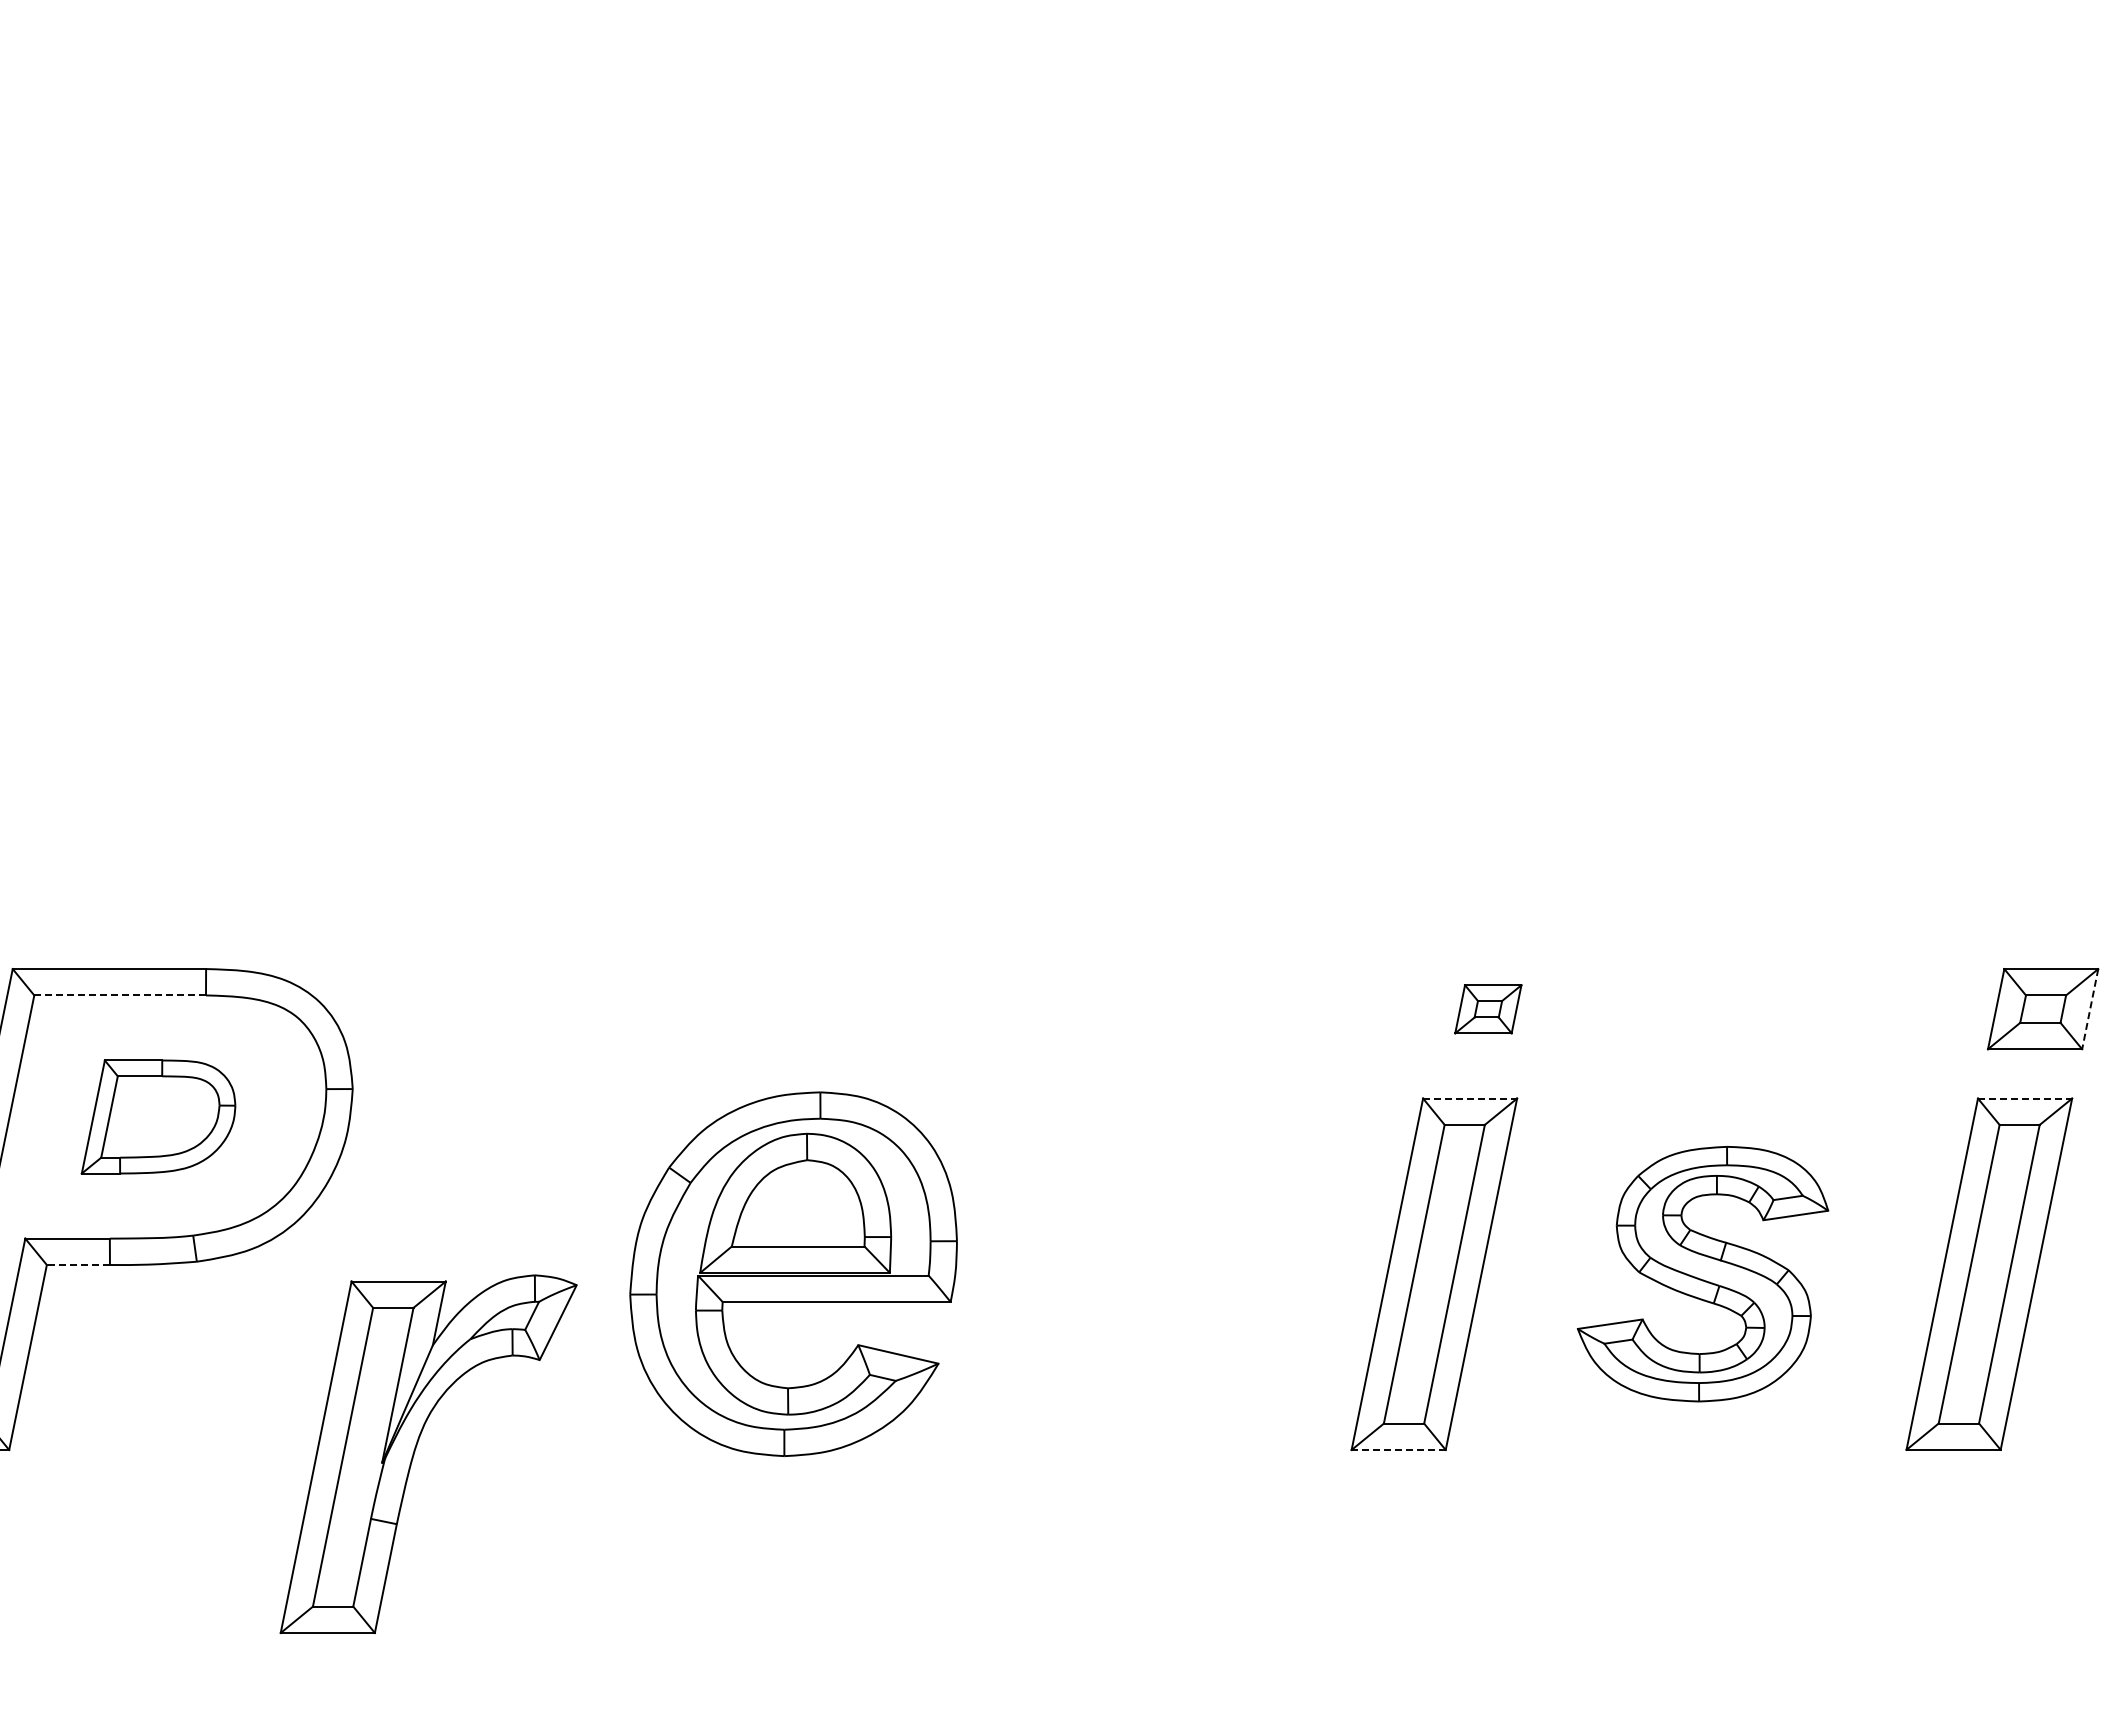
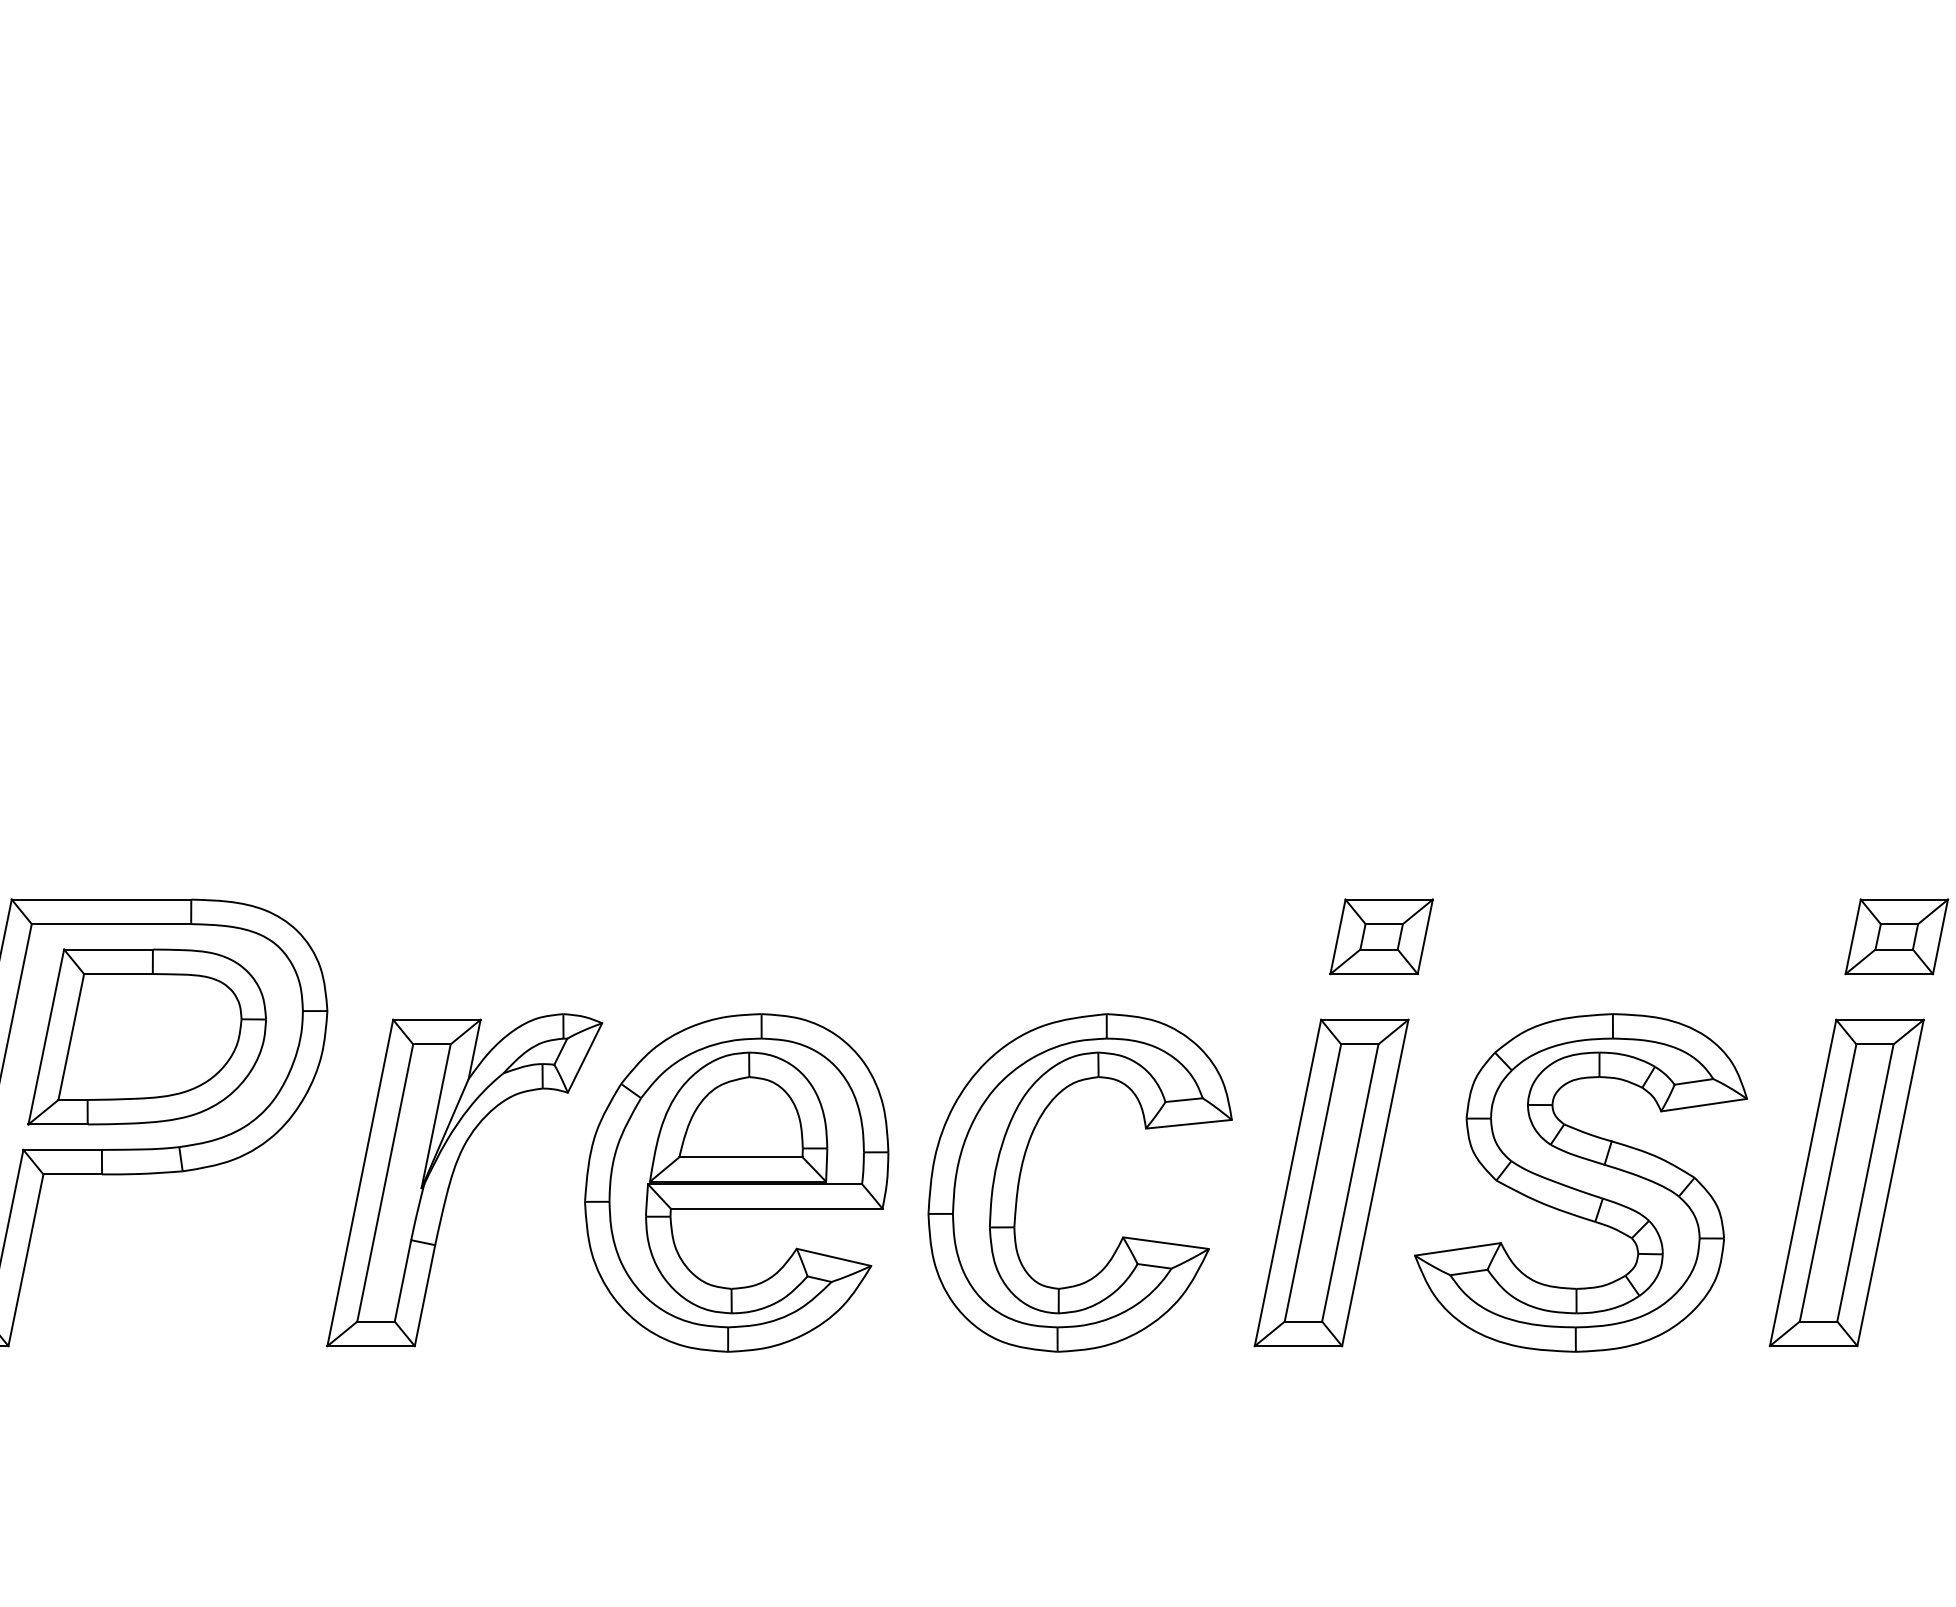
line: (120, 995) -> (111, 924), dashed -> solid
part: (1488, 1009) -> (1381, 937), size x1.67
line: (2090, 1009) -> (1940, 937), dashed -> solid
line: (1470, 1098) -> (1365, 1019), dashed -> solid
line: (2025, 1098) -> (1880, 1019), dashed -> solid
part: (158, 1116) -> (147, 1036), size x1.67
part: (1101, 1258) -> (1022, 1168), added
line: (78, 1265) -> (72, 1174), dashed -> solid
part: (1702, 1273) -> (1580, 1182), size x1.43
line: (1398, 1449) -> (1298, 1345), dashed -> solid
part: (415, 1451) -> (452, 1177), moved

